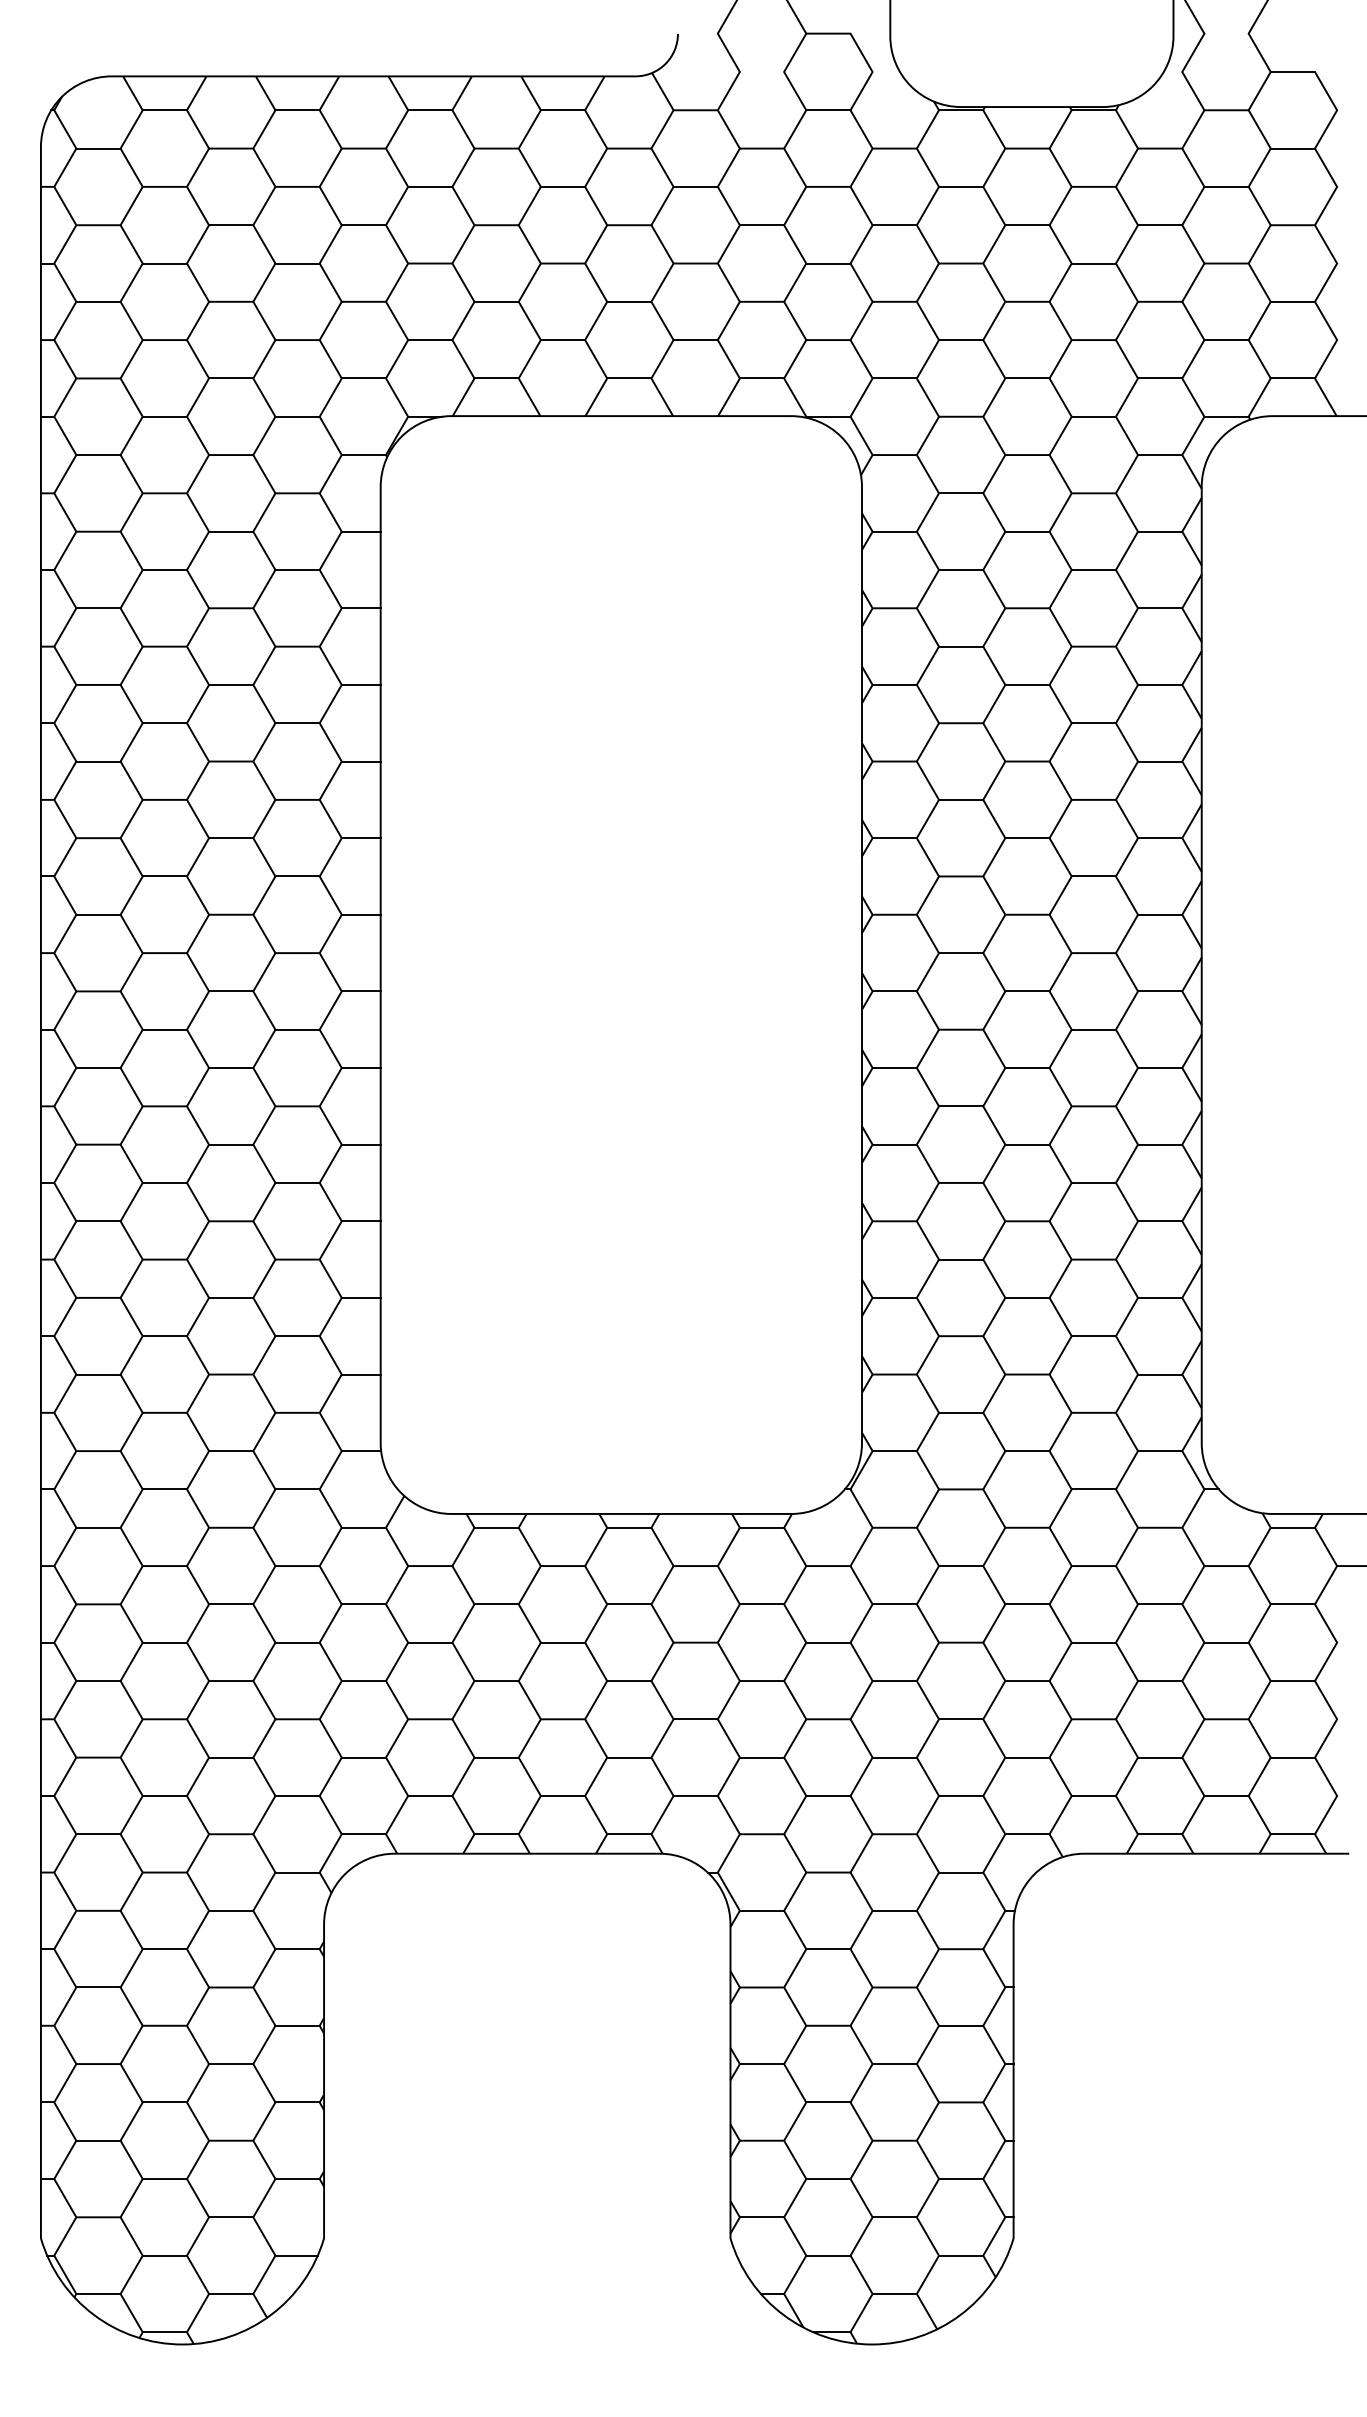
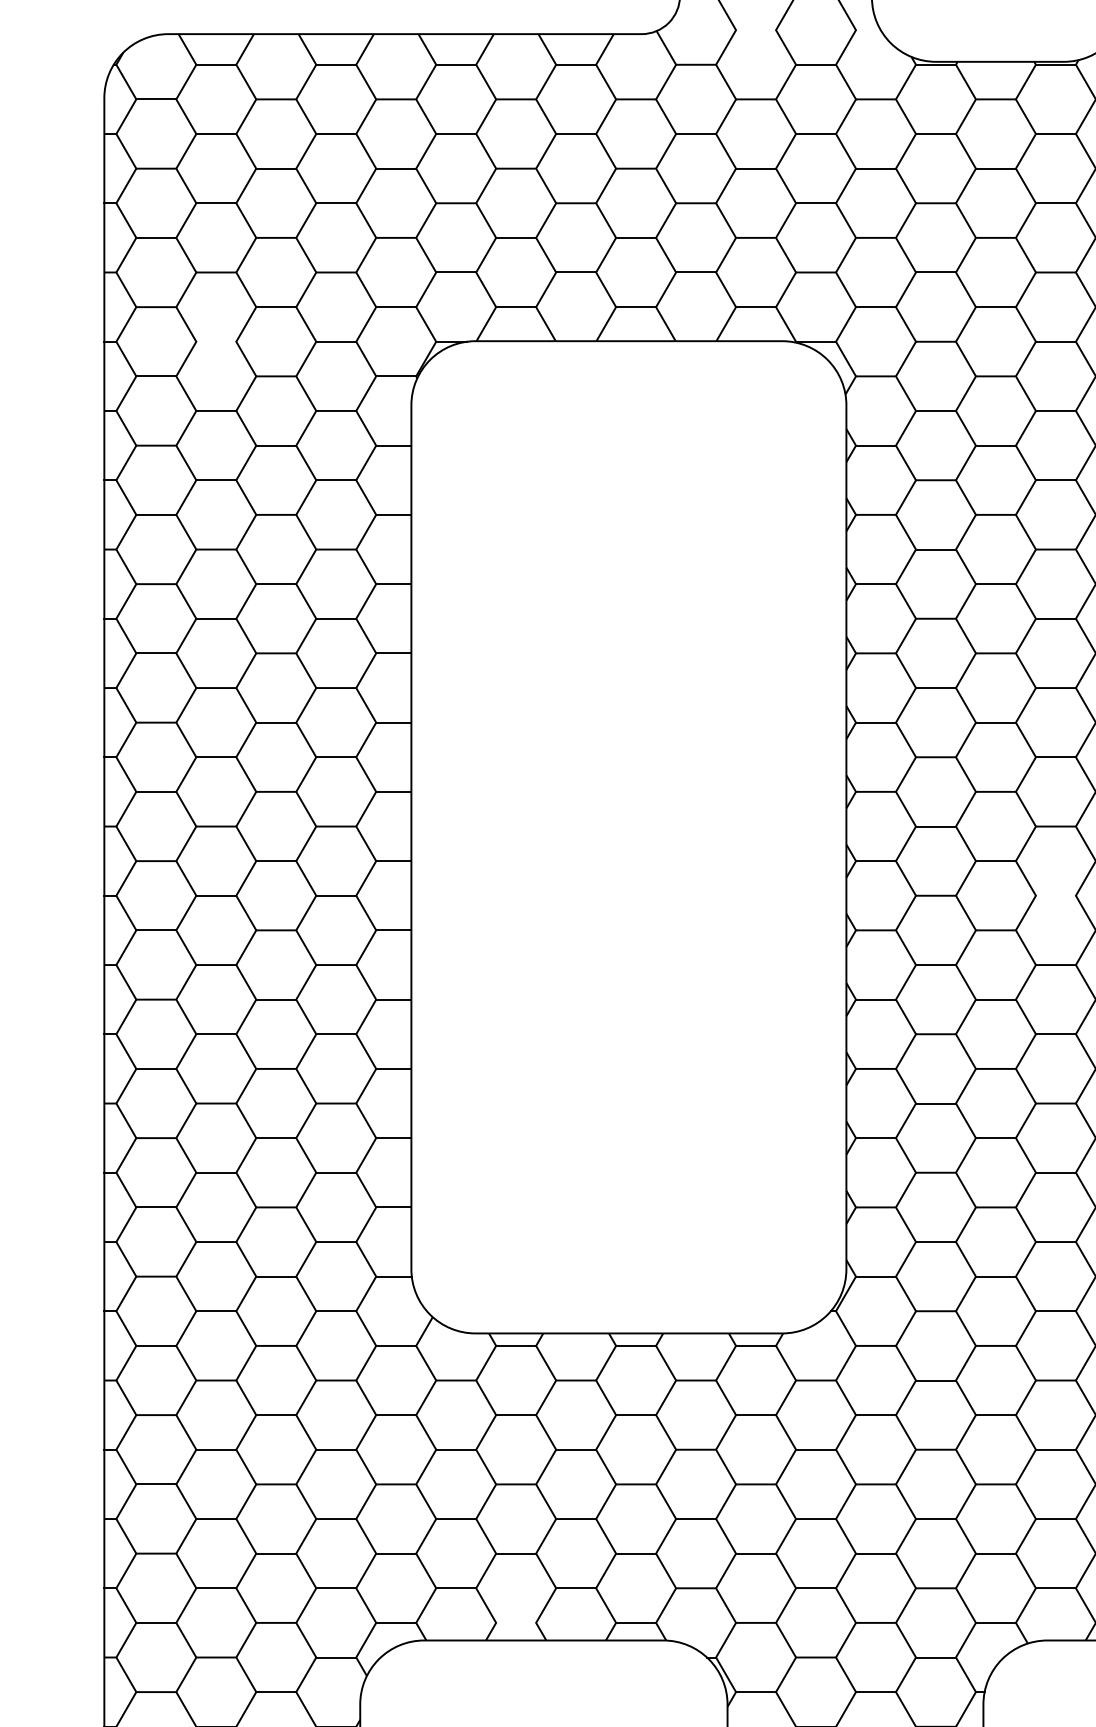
line: (164, 416) -> (216, 341), removed
line: (1093, 1029) -> (1055, 895), removed
line: (496, 1834) -> (516, 1623), removed

